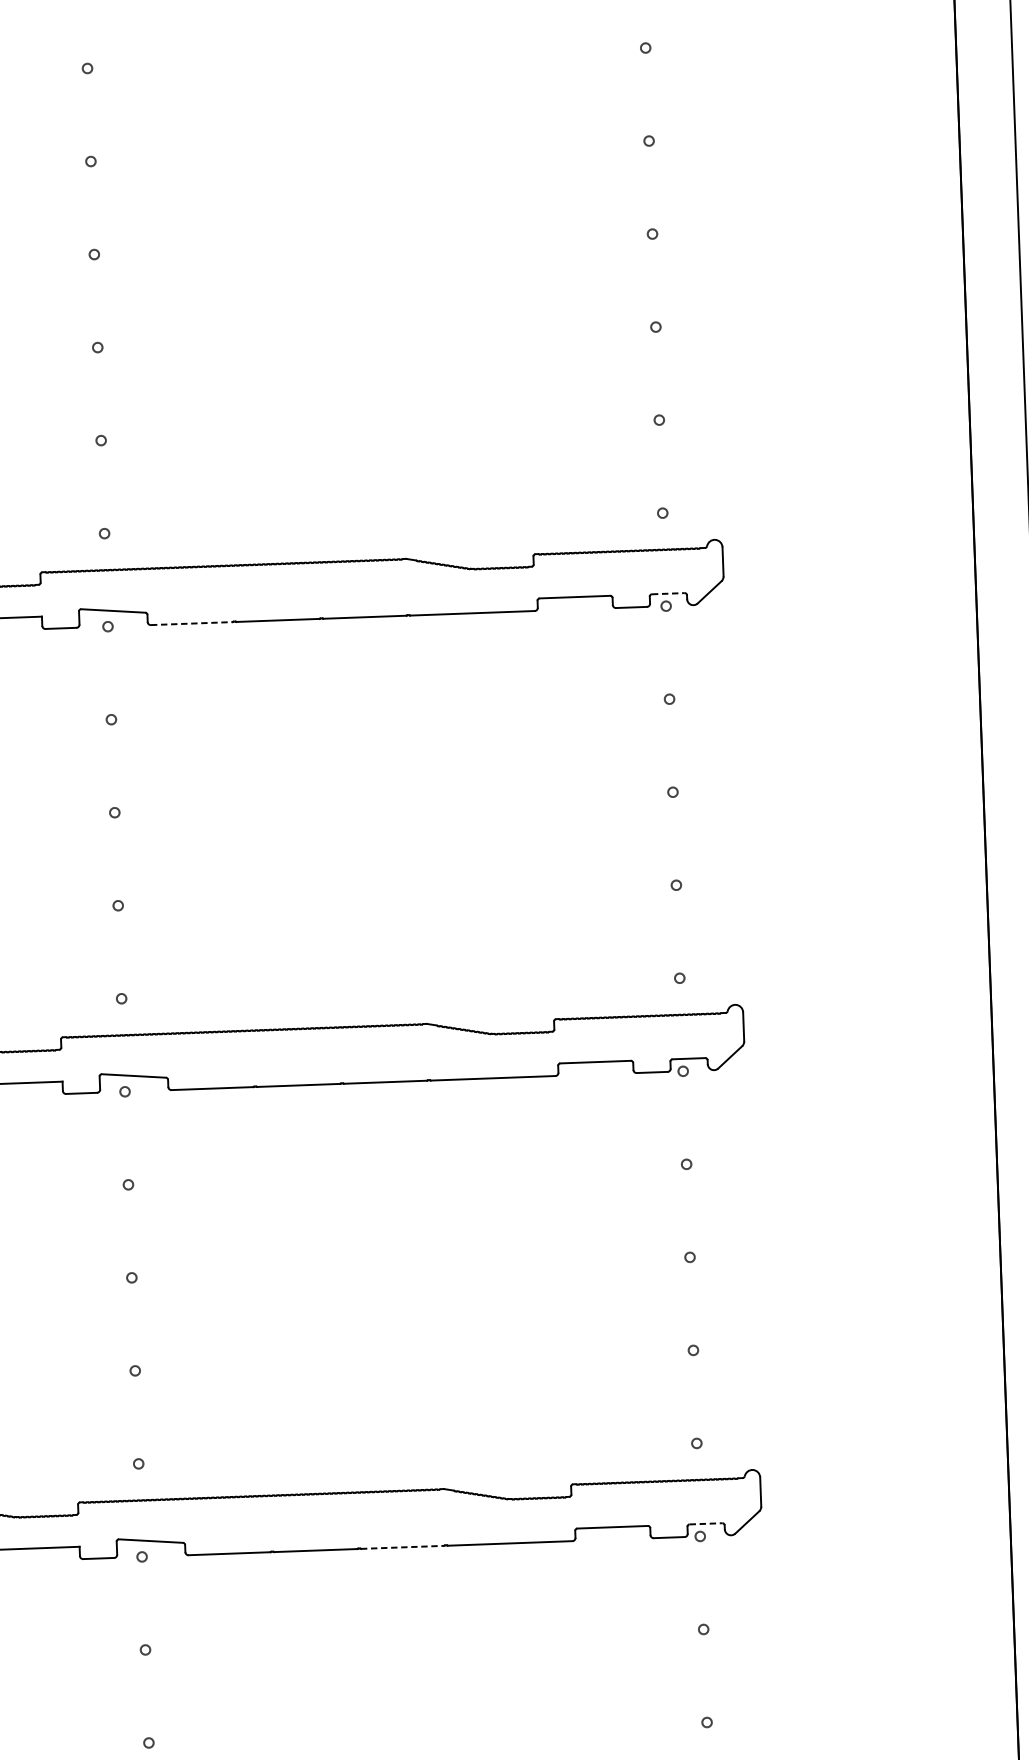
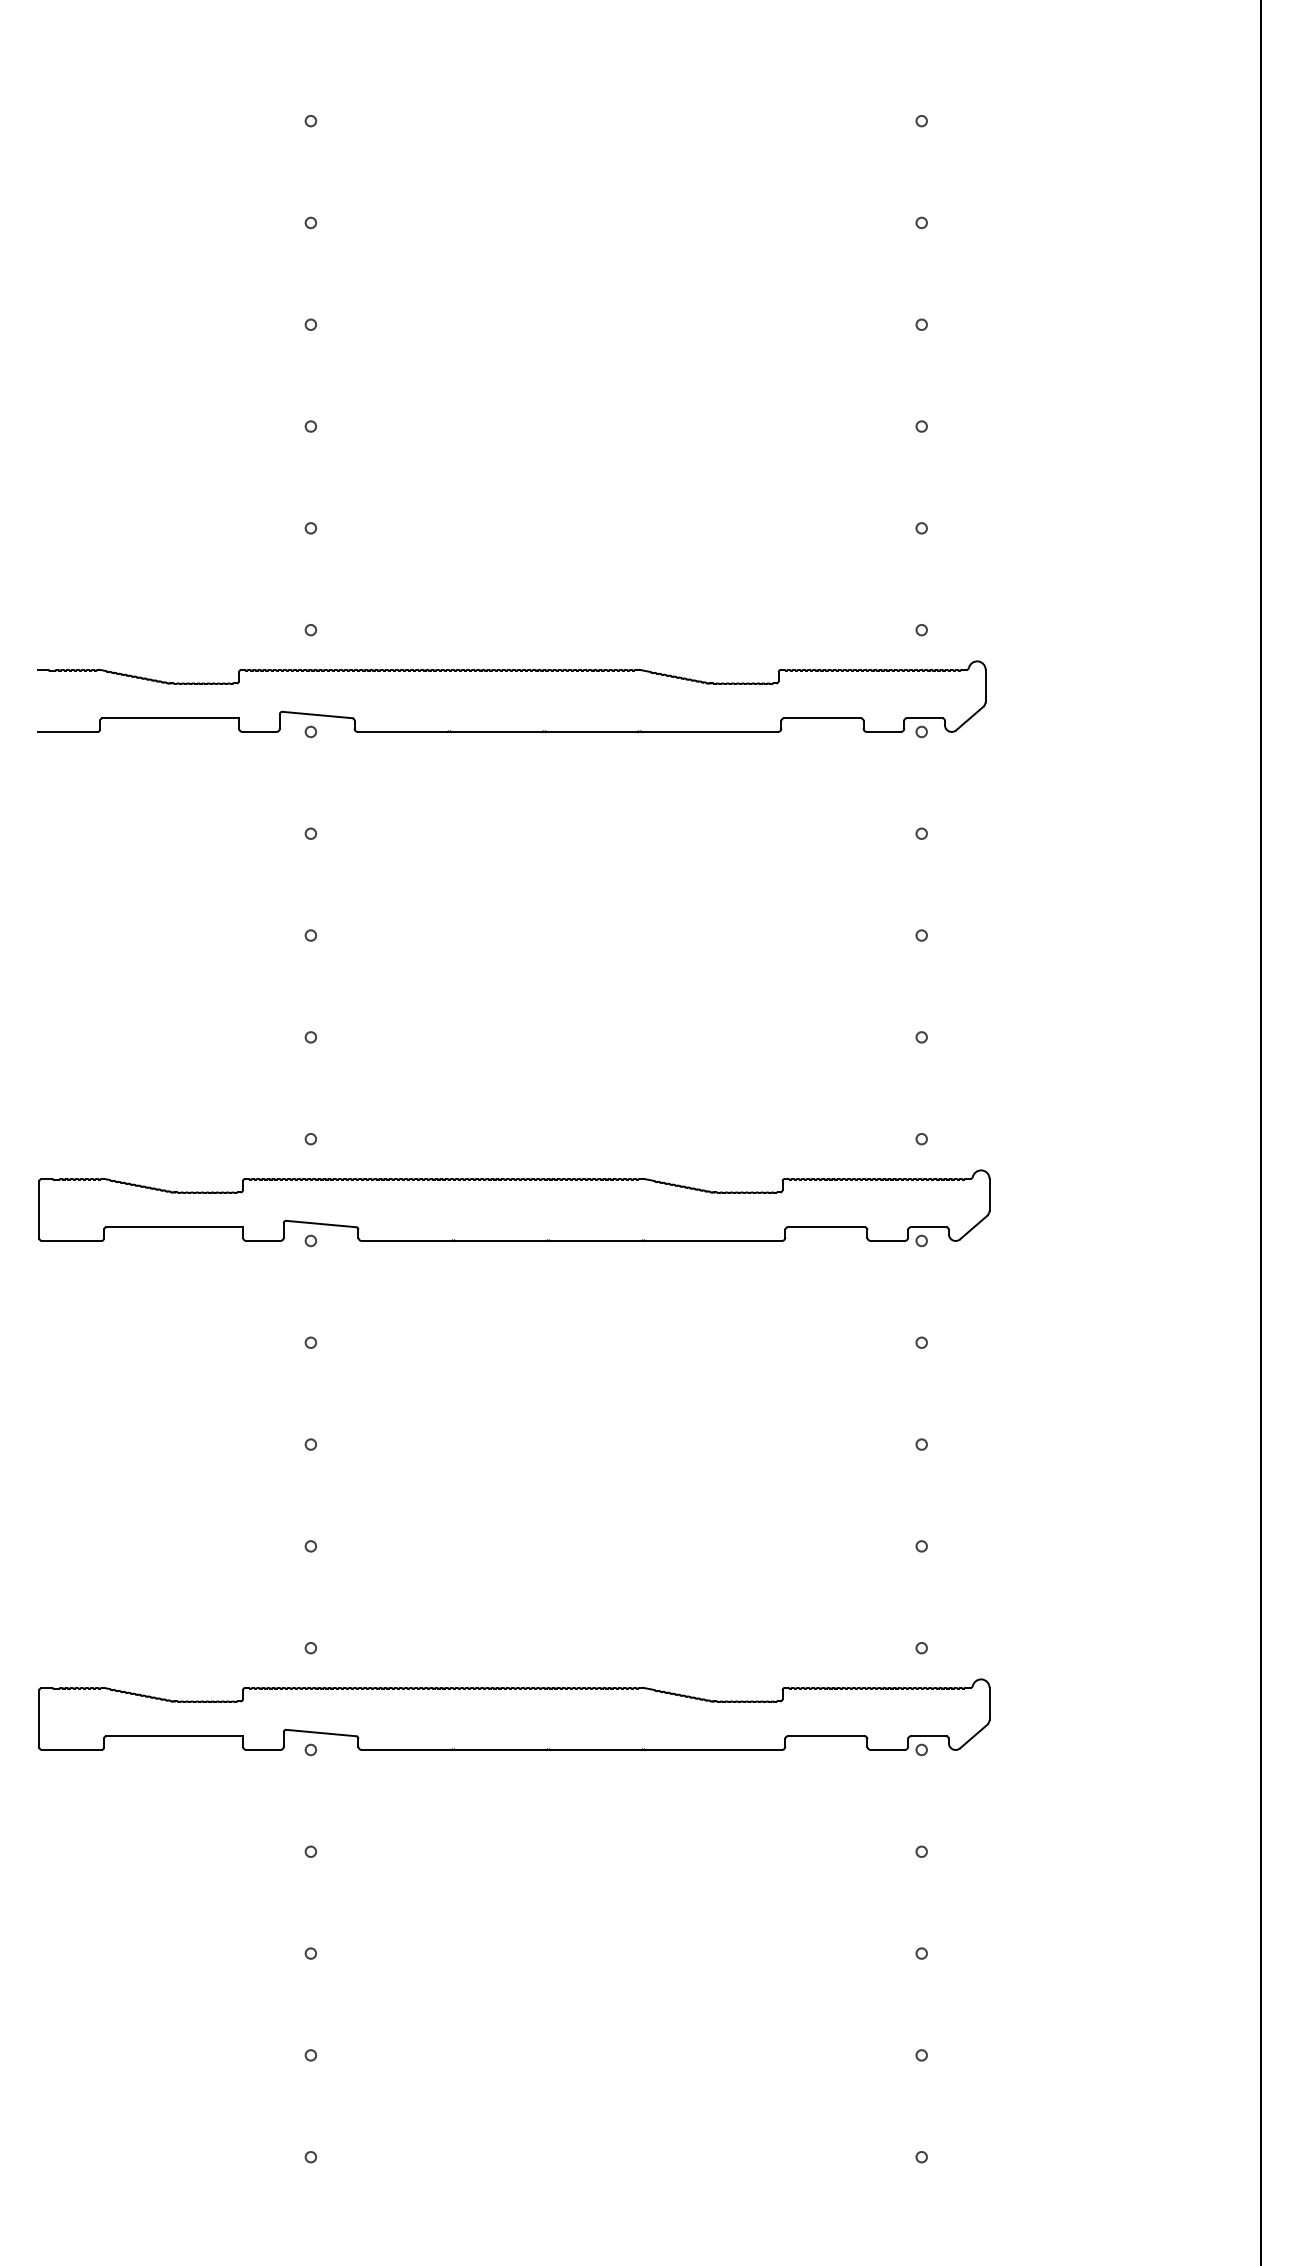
line: (668, 593) -> (924, 718), dashed -> solid
line: (191, 623) -> (402, 731), dashed -> solid
line: (705, 1523) -> (928, 1736), dashed -> solid
line: (402, 1546) -> (595, 1749), dashed -> solid

